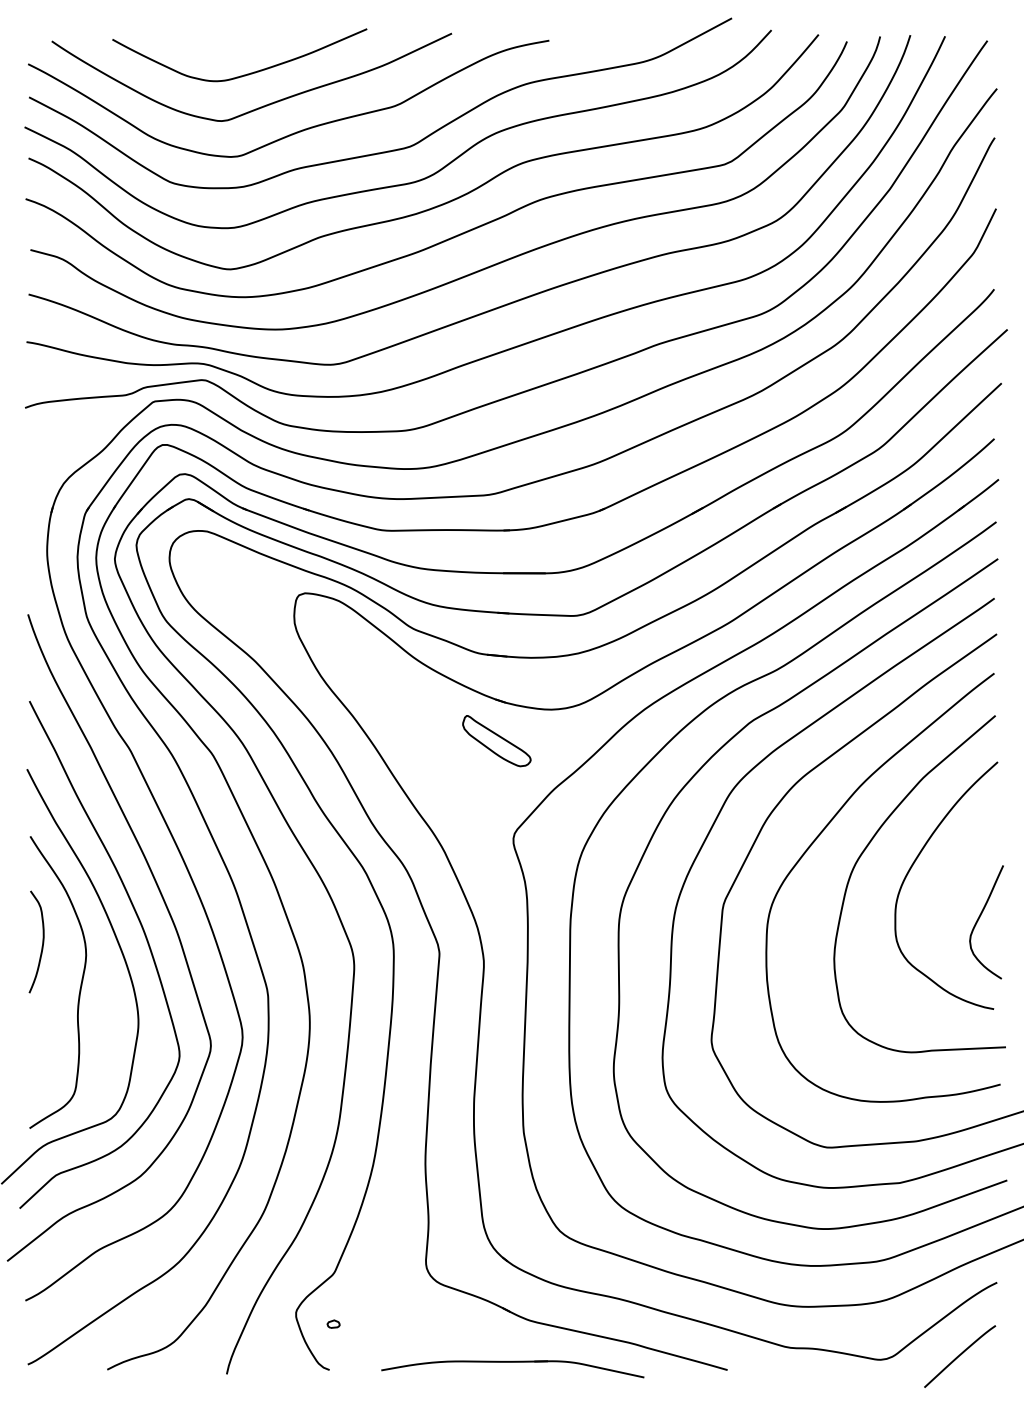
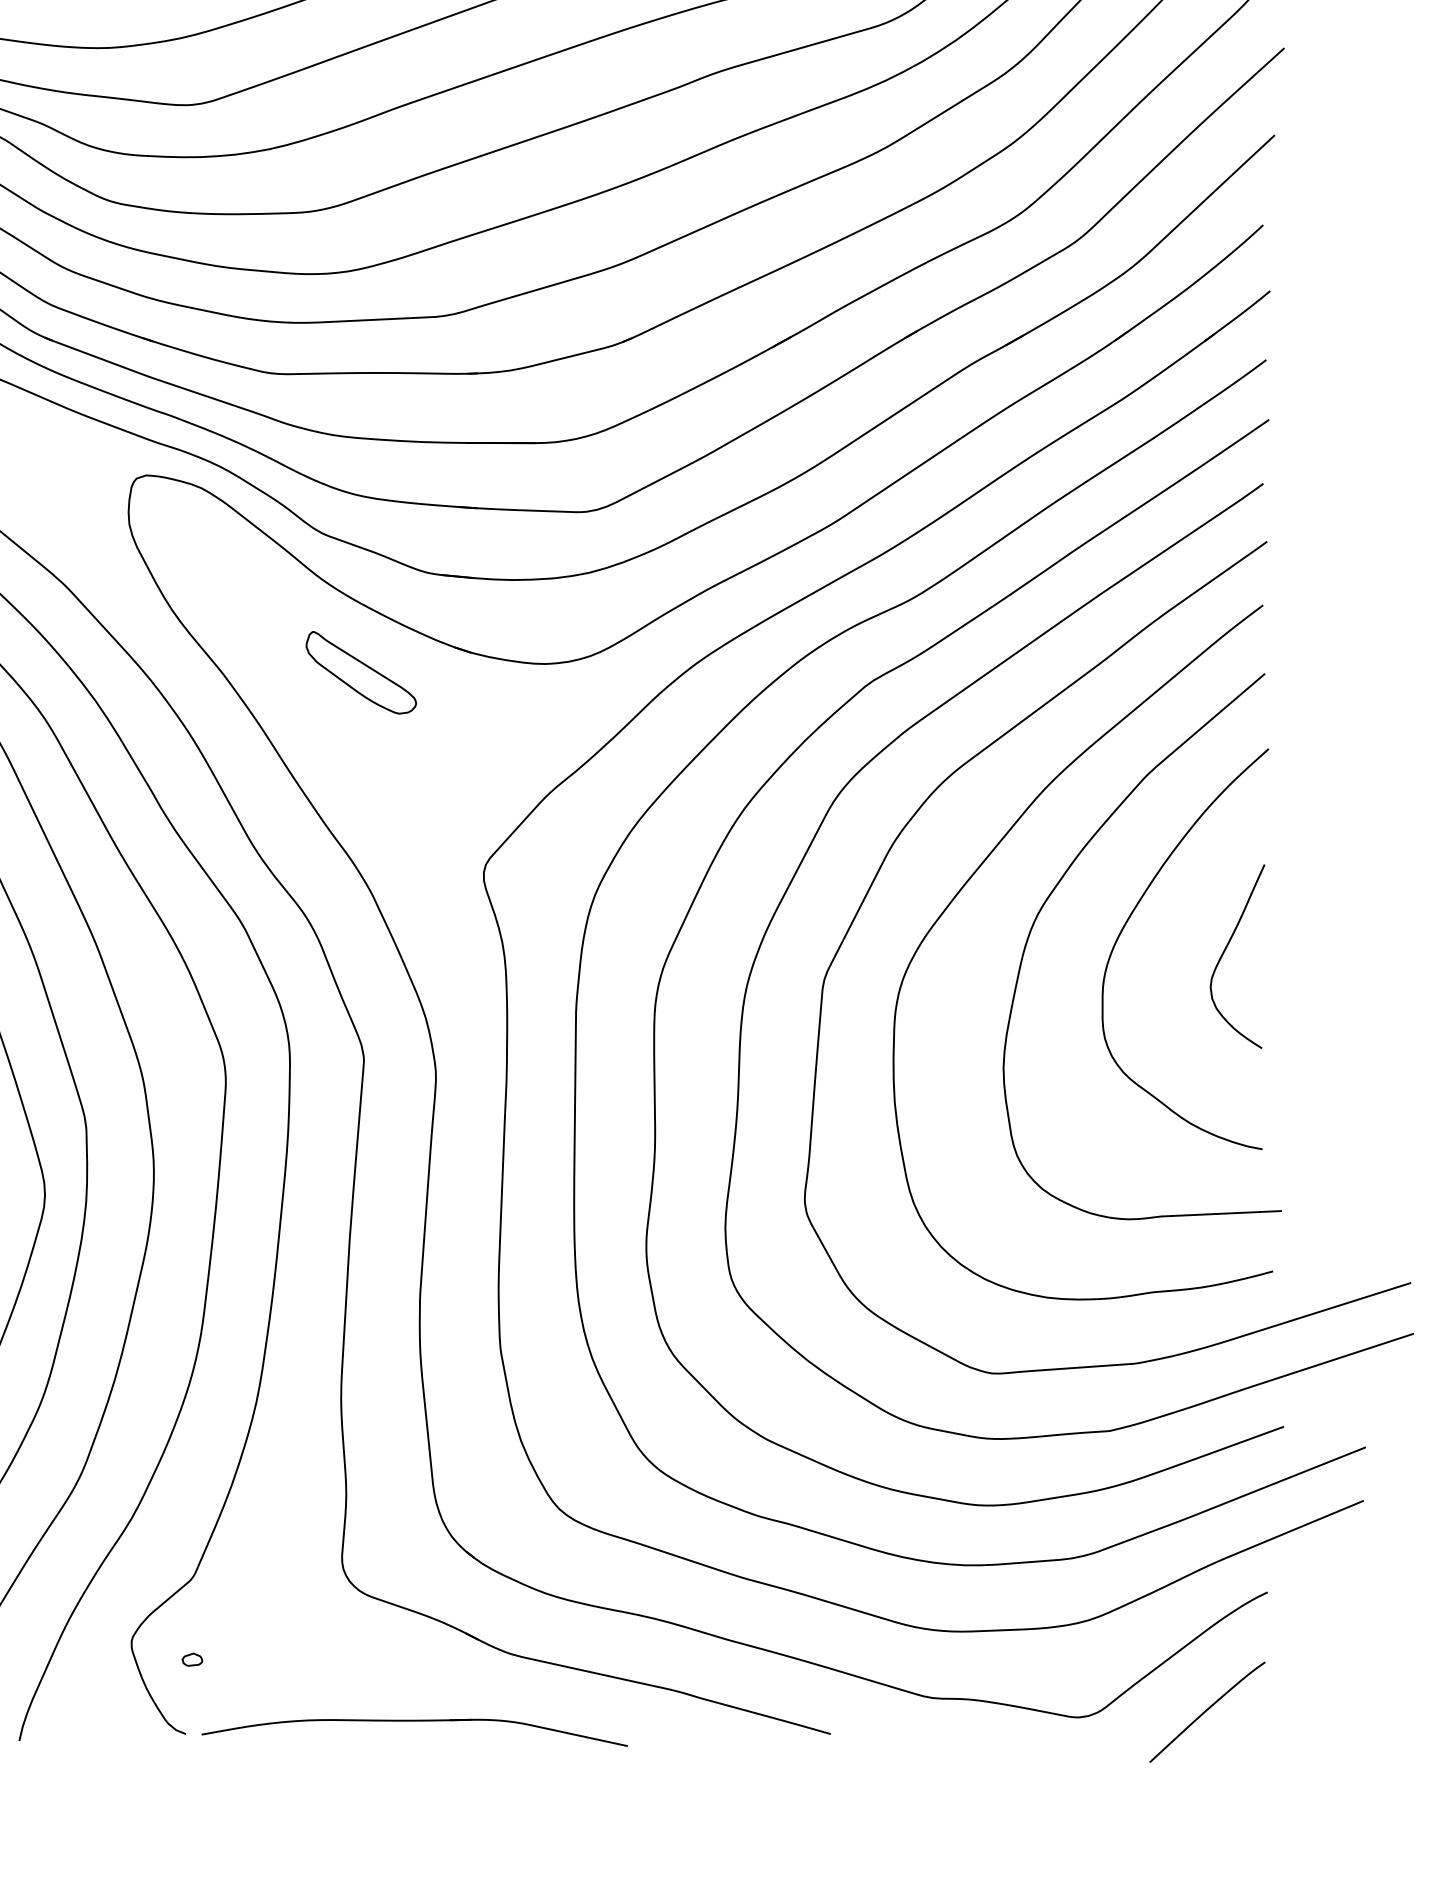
part: (496, 741) -> (360, 673), moved
curve: (979, 919) -> (1225, 952), moved
part: (512, 1362) -> (414, 1721), moved

